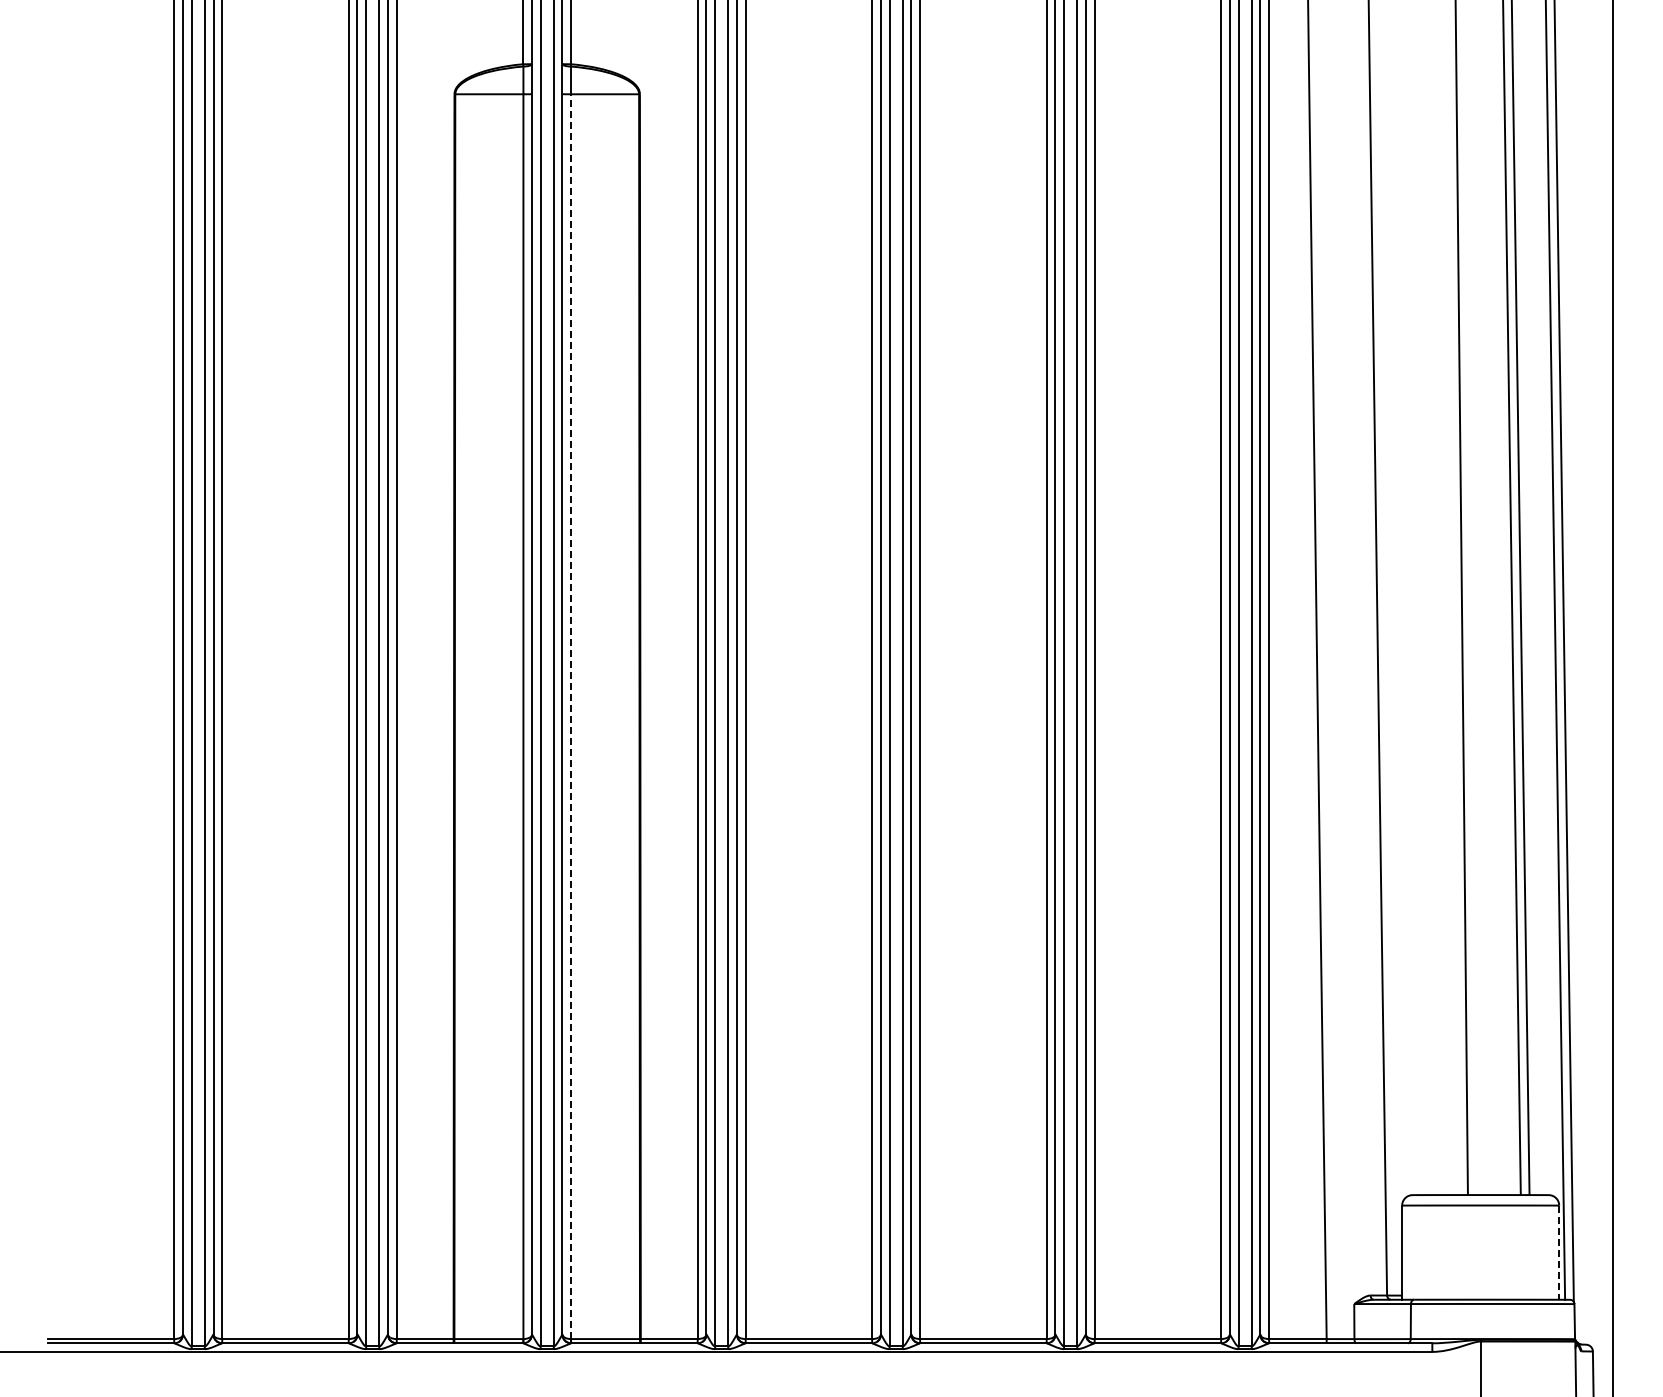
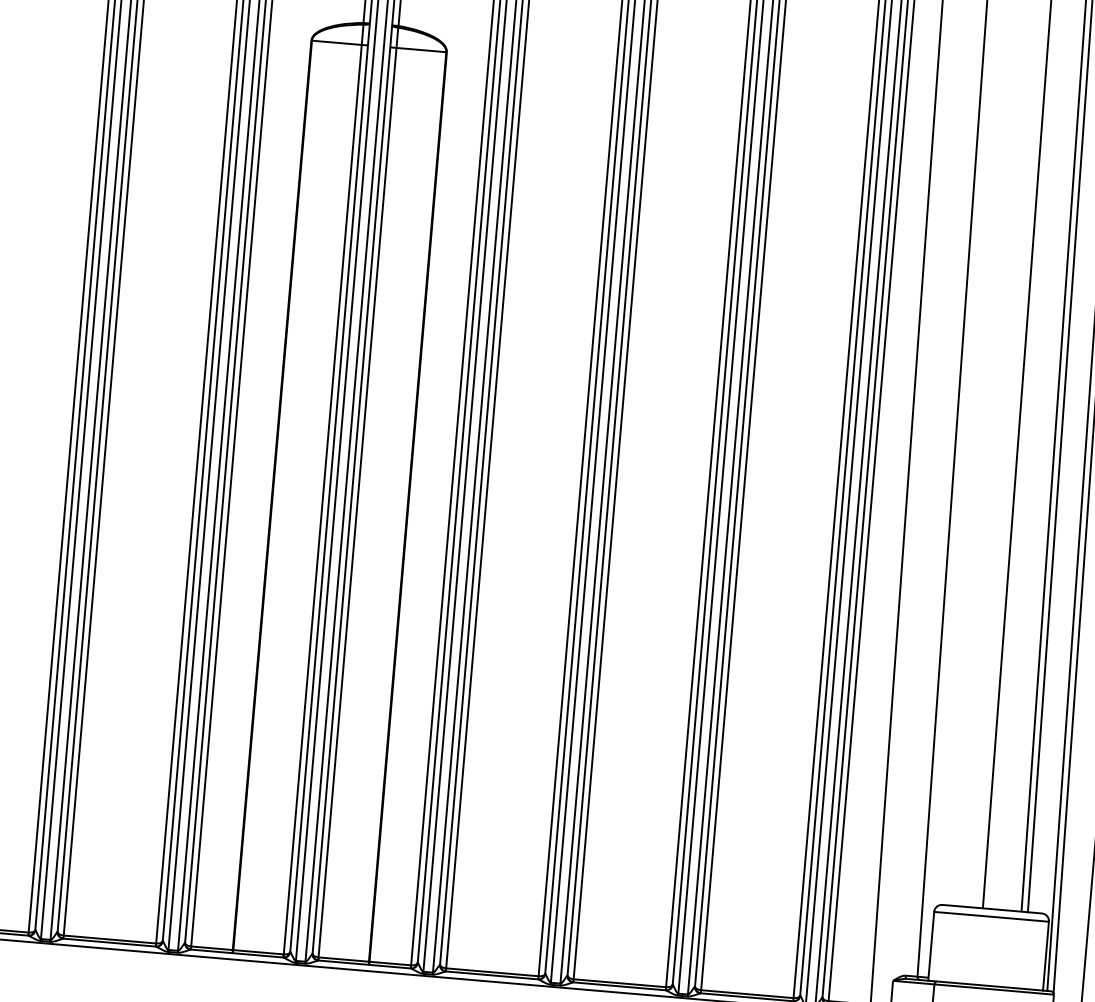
line: (570, 716) -> (357, 502), dashed -> solid
line: (1559, 1253) -> (1046, 956), dashed -> solid

